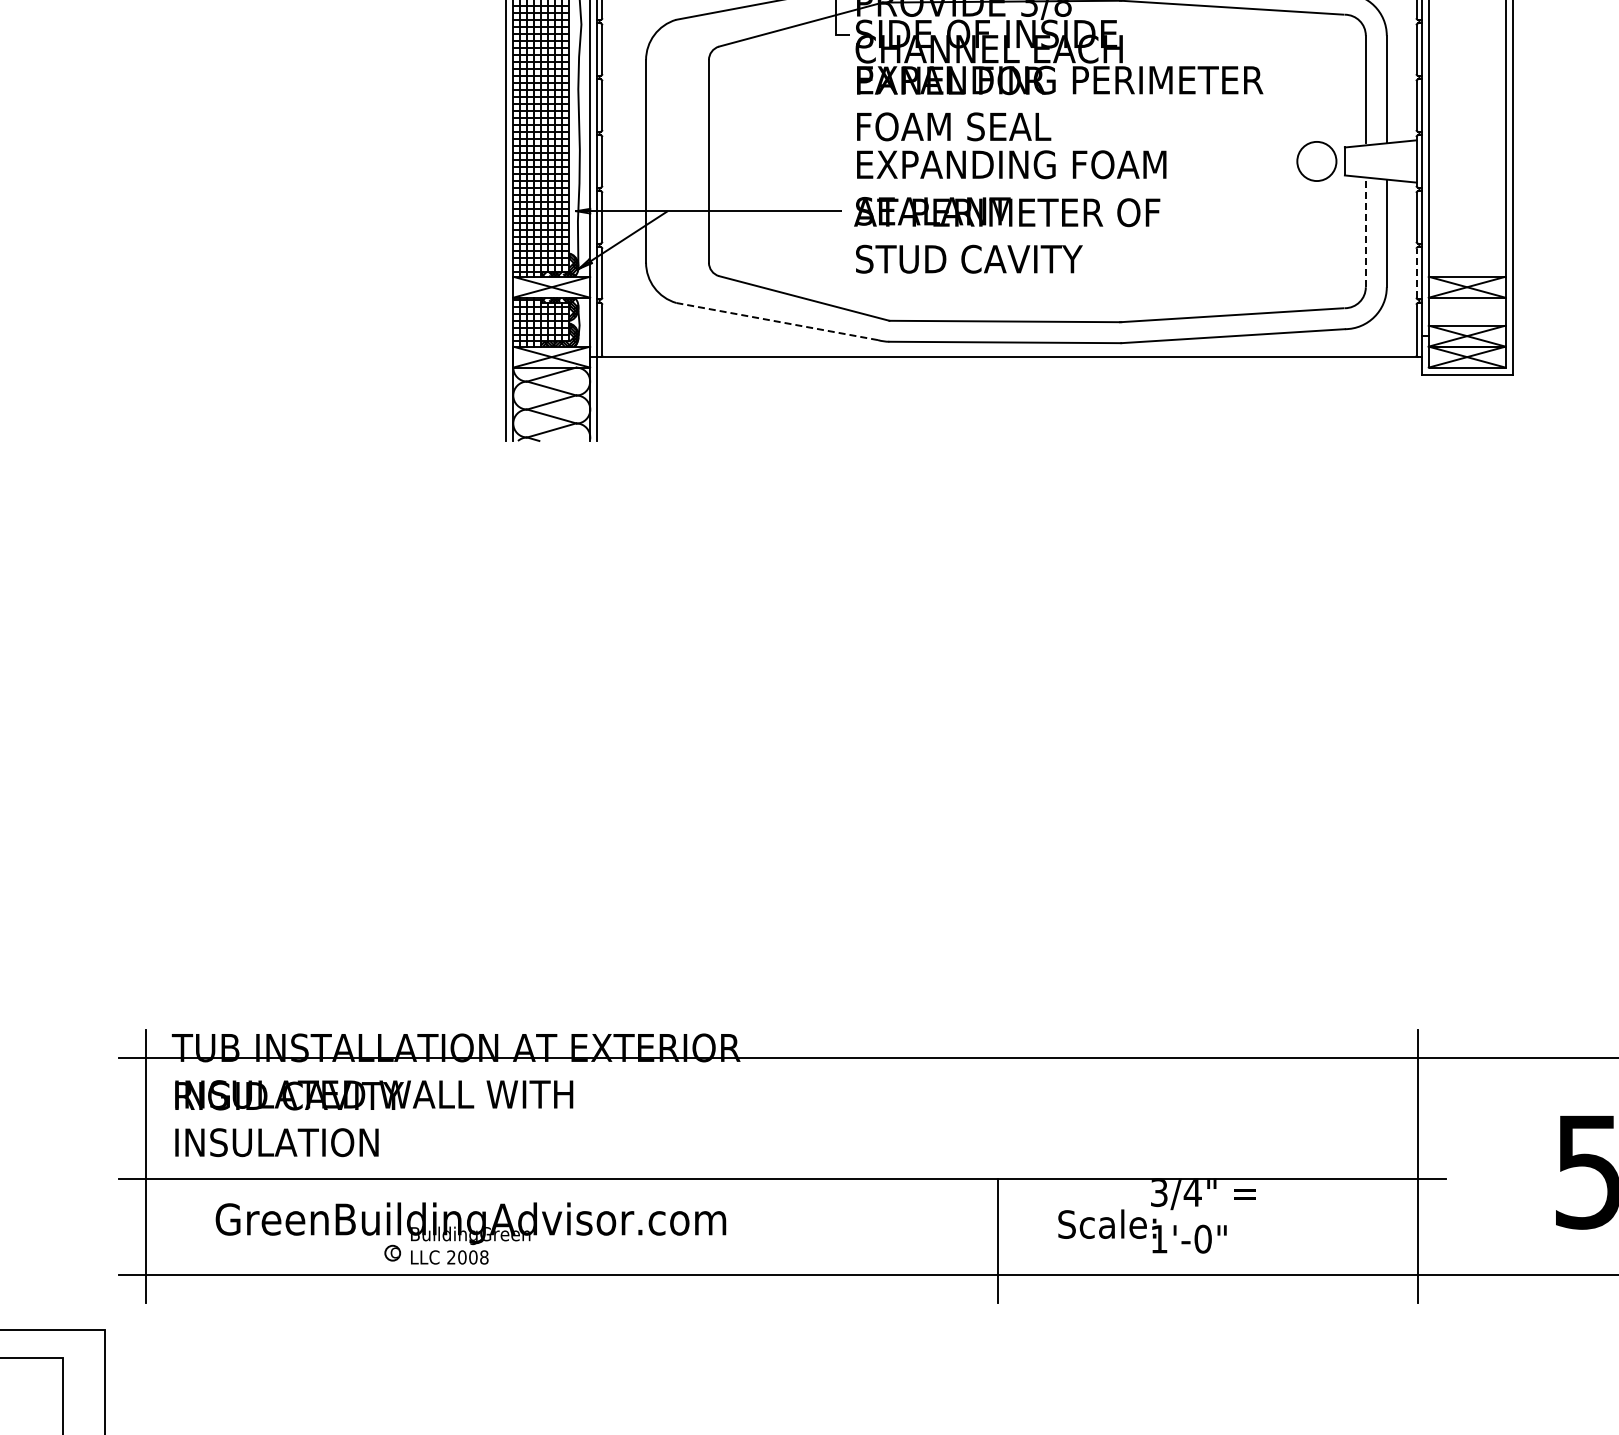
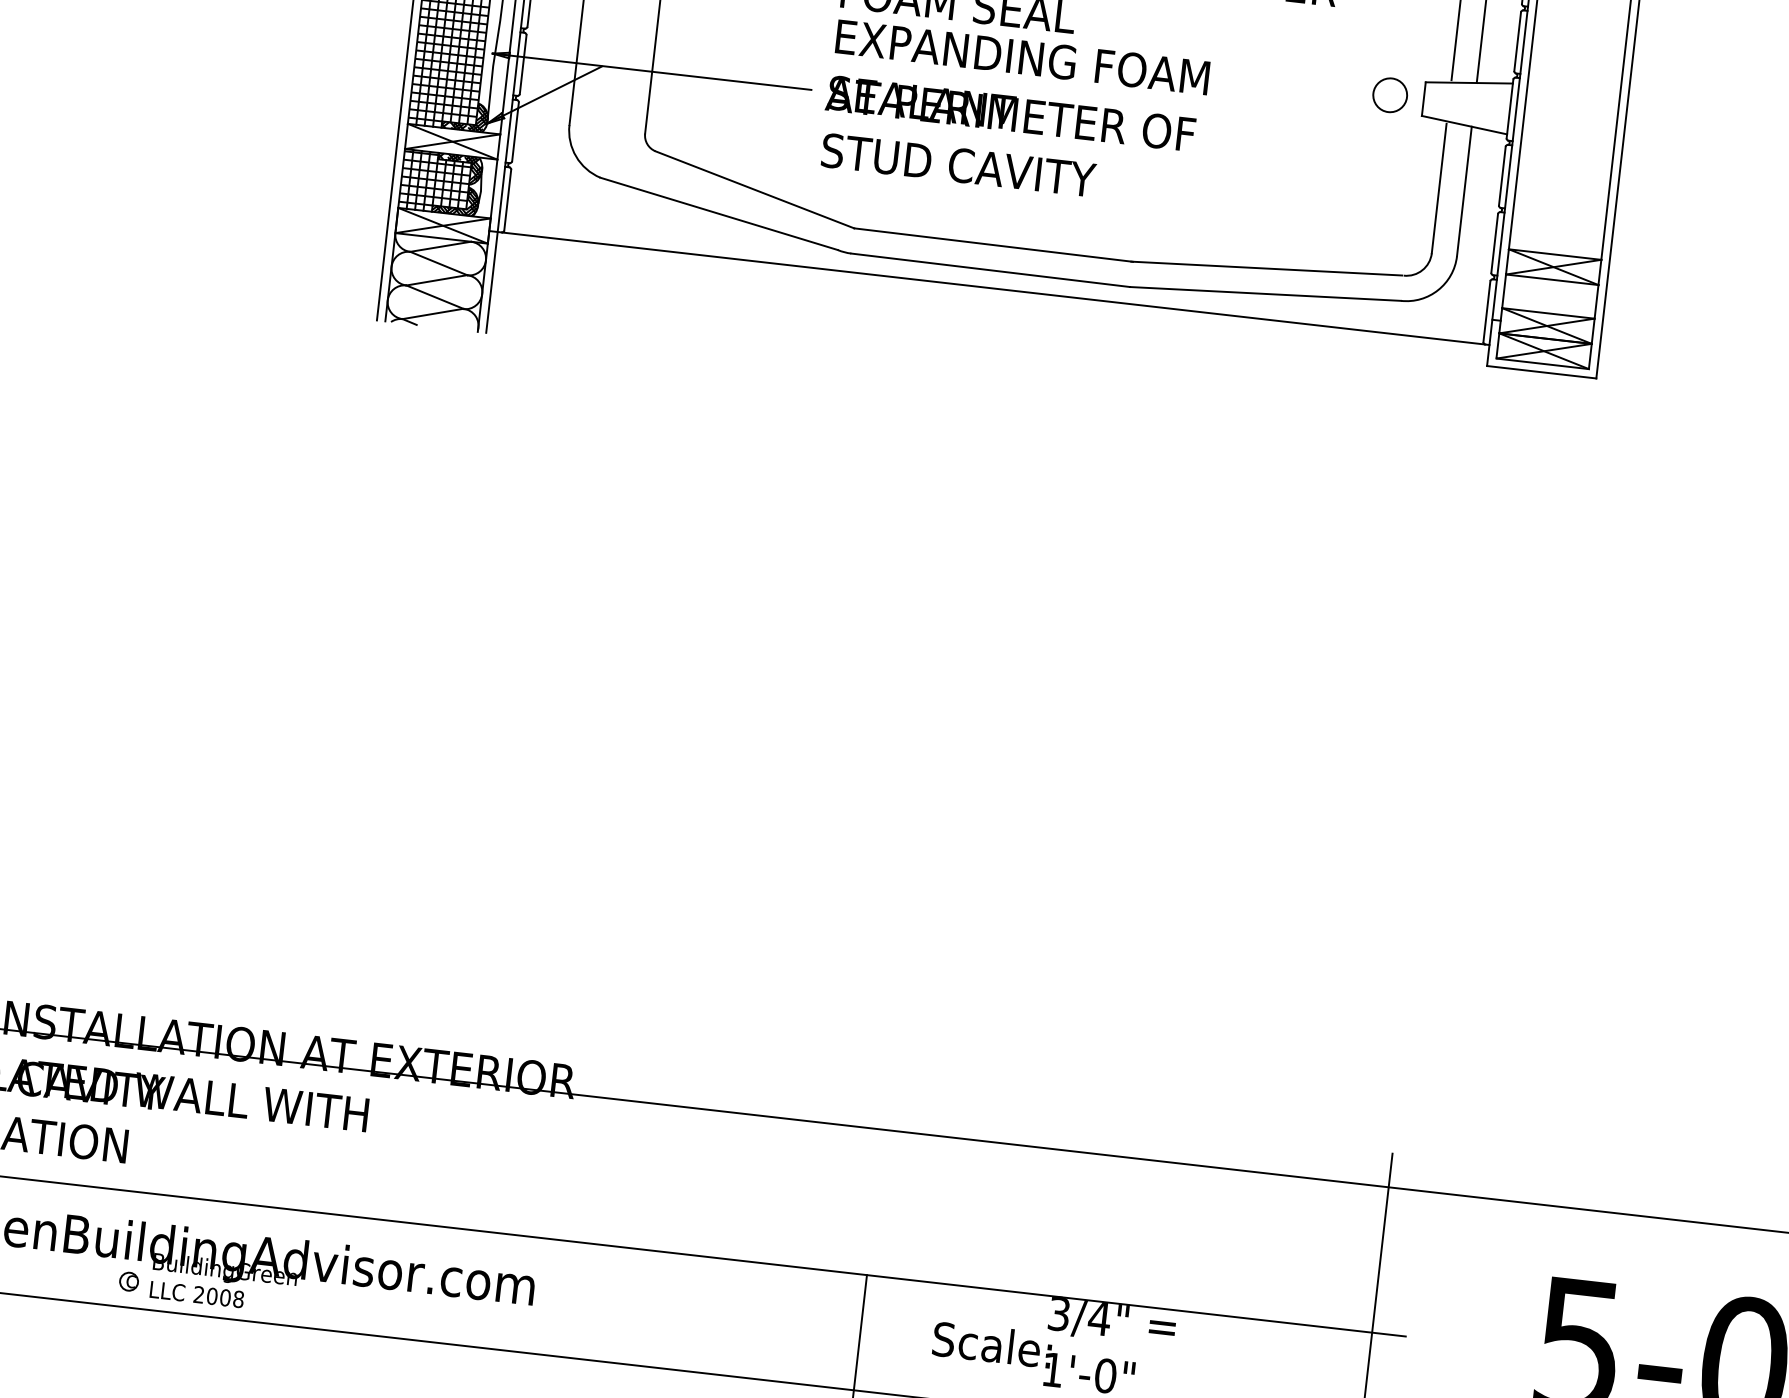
circle: (1316, 161) -> (1389, 95), size x0.71
line: (1365, 233) -> (1438, 188), dashed -> solid
line: (1416, 272) -> (1494, 242), dashed -> solid
line: (776, 321) -> (718, 213), dashed -> solid

